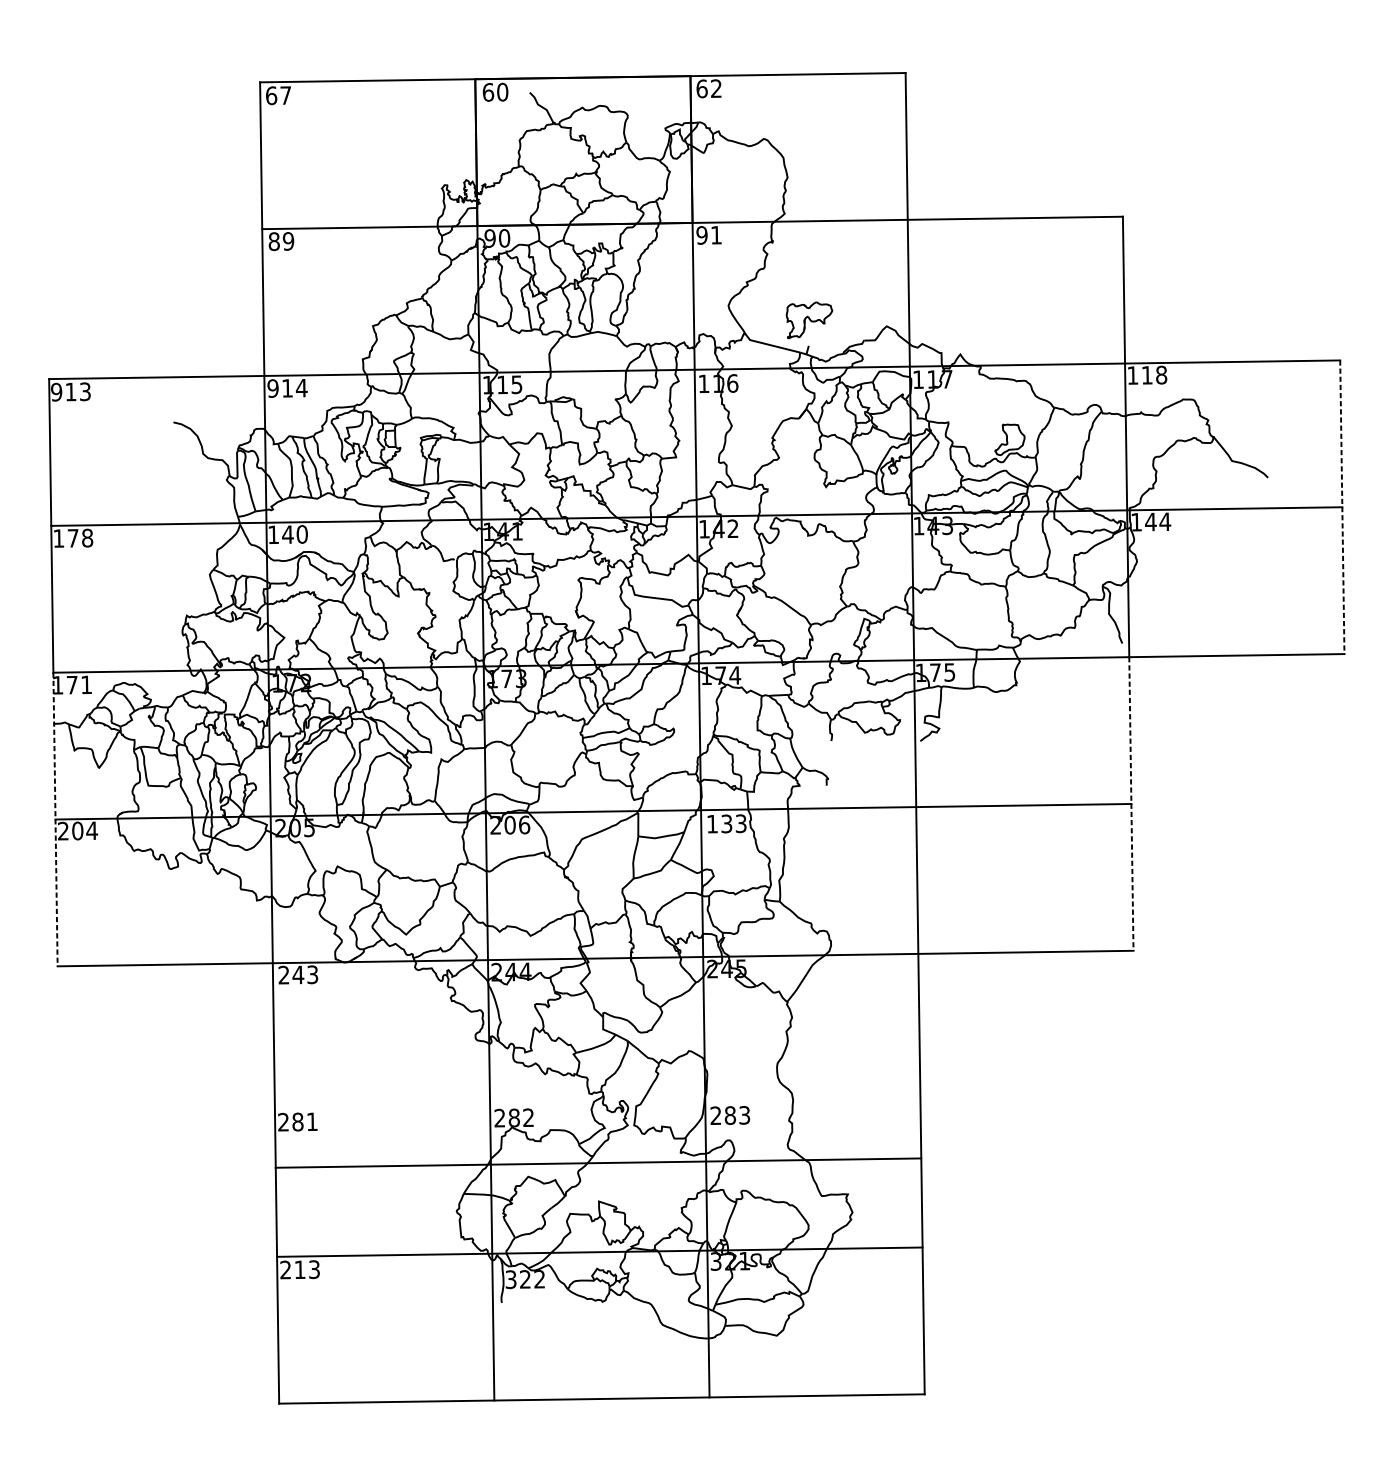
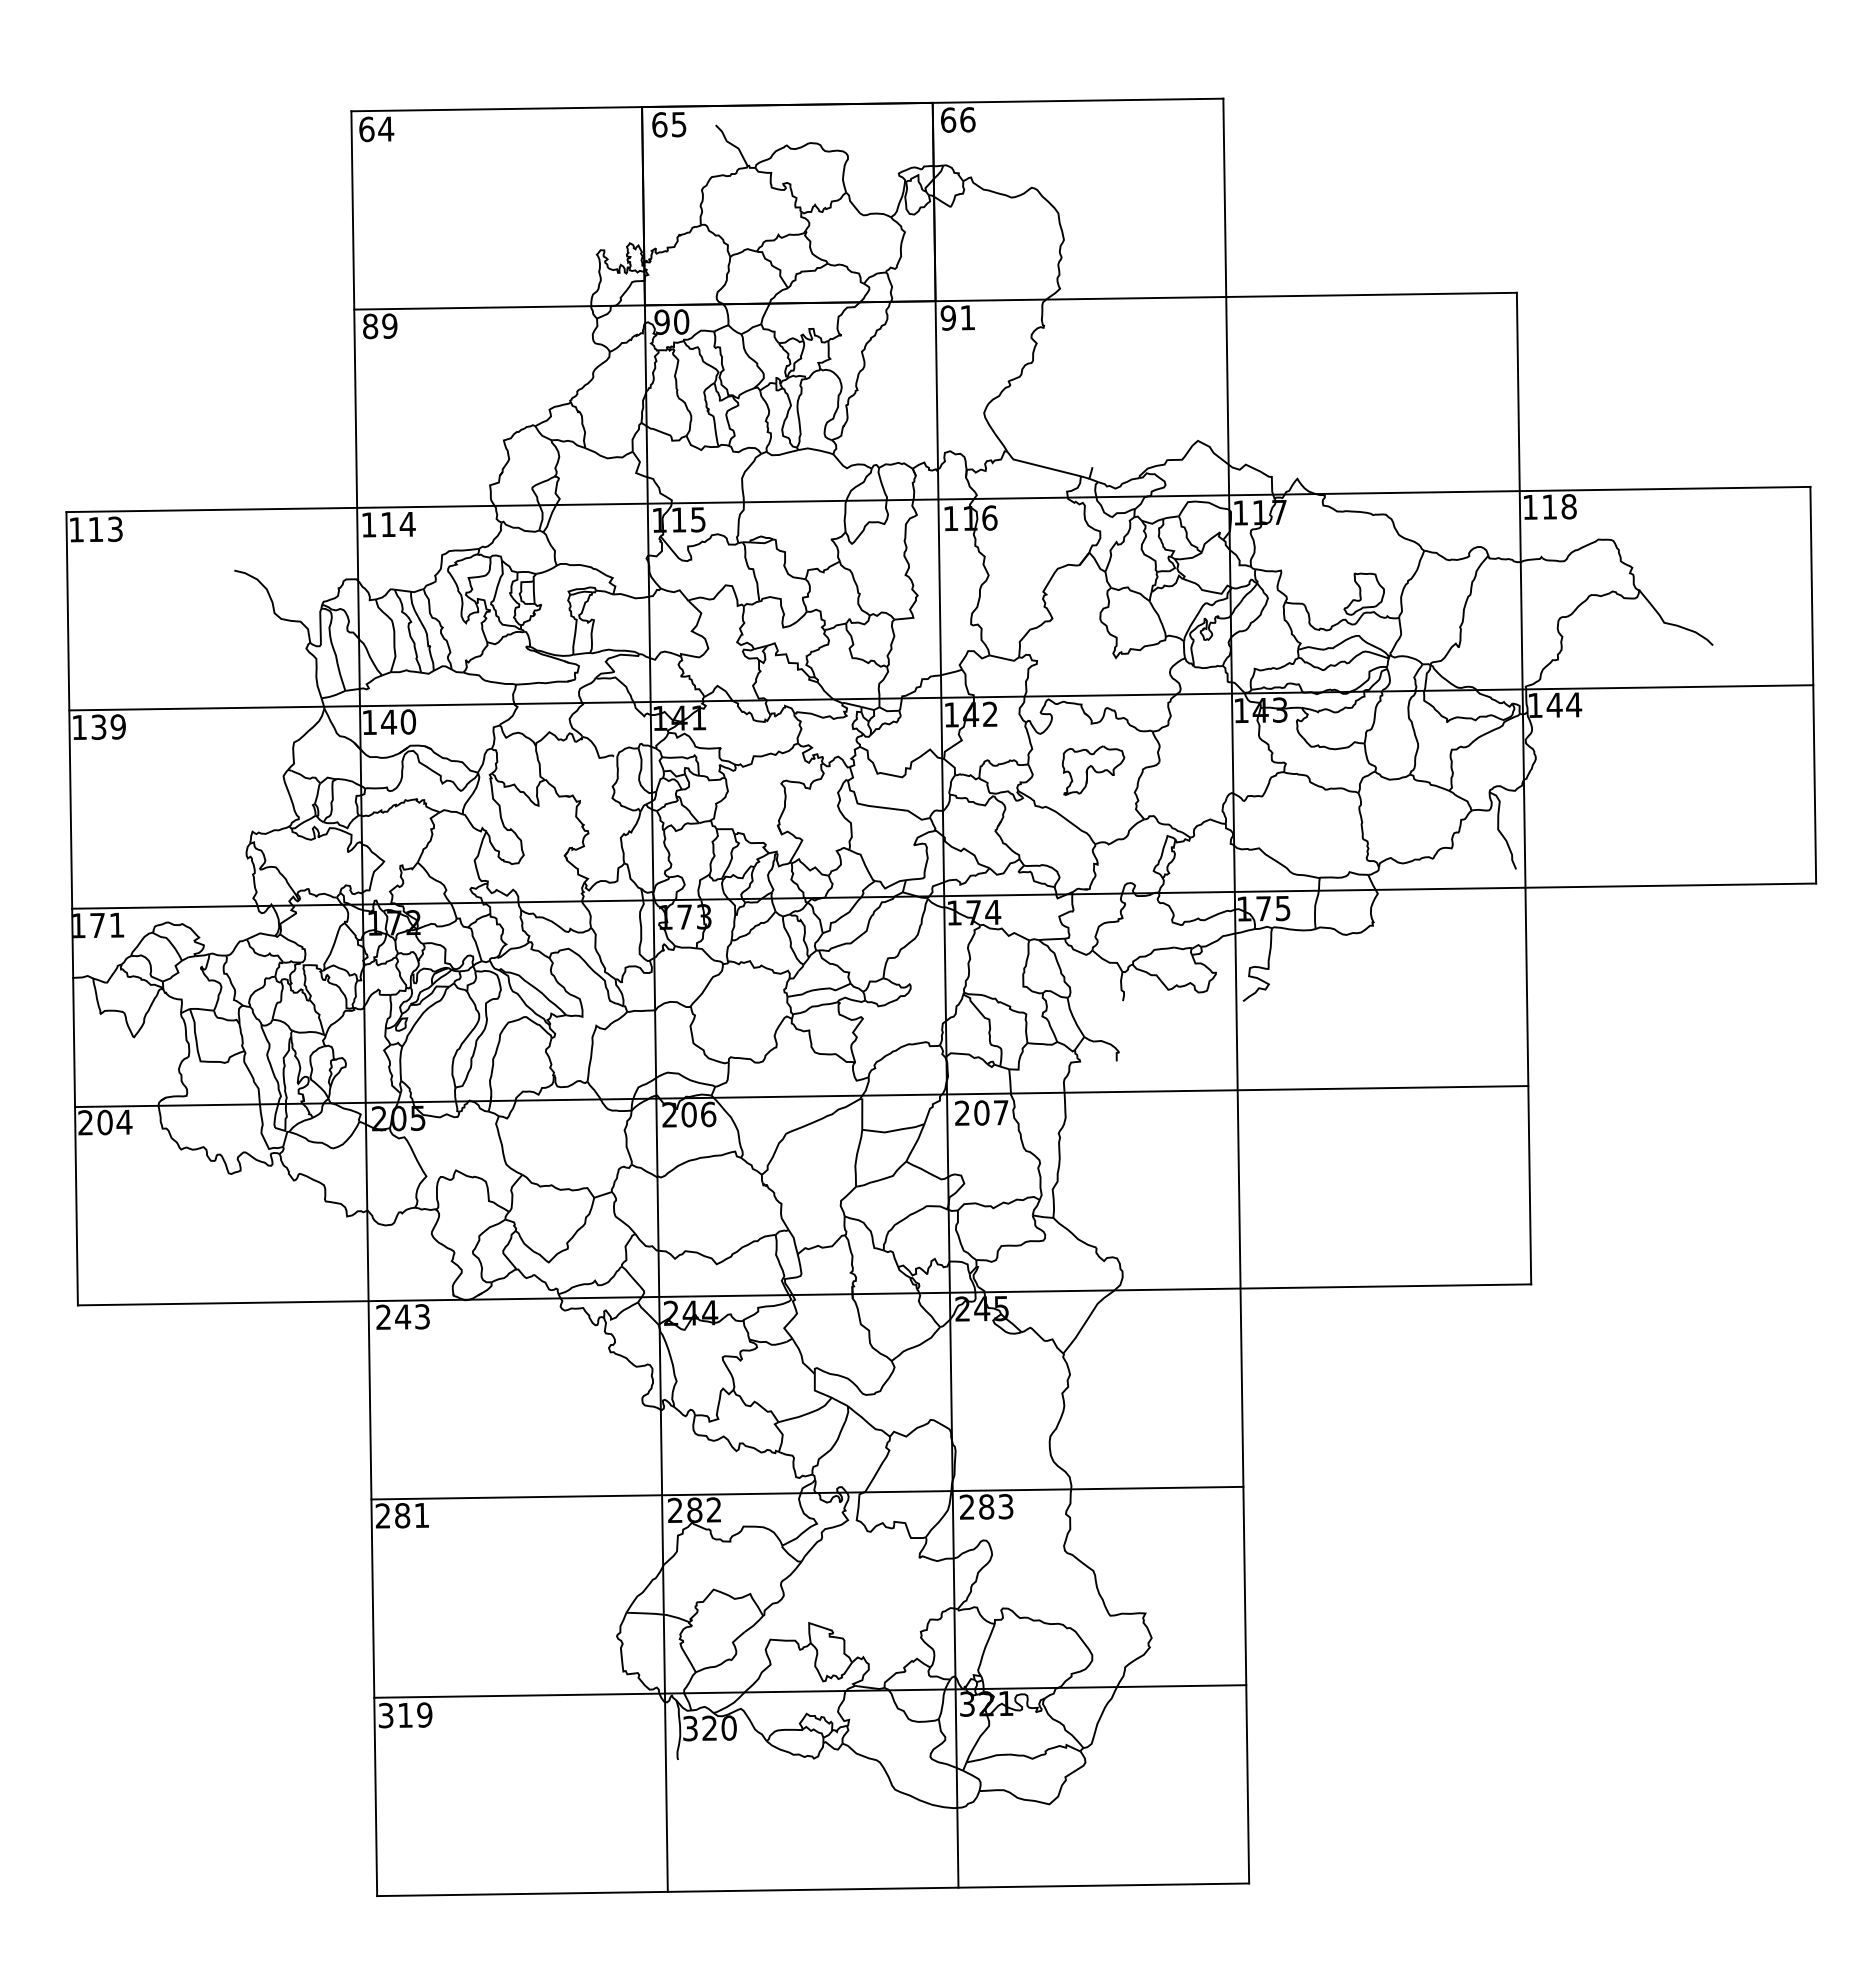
text: (716, 88) -> (967, 119), 62 -> 66
text: (502, 92) -> (678, 124), 60 -> 65
text: (286, 95) -> (386, 128), 67 -> 64
part: (809, 320) -> (1093, 770), moved
text: (272, 388) -> (368, 524), 914 -> 114
text: (56, 391) -> (76, 529), 913 -> 113
line: (1342, 507) -> (1813, 685), dashed -> solid
text: (80, 537) -> (108, 726), 178 -> 139
line: (1131, 804) -> (1528, 1086), dashed -> solid
line: (55, 819) -> (75, 1107), dashed -> solid
text: (726, 823) -> (981, 1112), 133 -> 207
line: (598, 1162) -> (807, 1492), moved
text: (300, 1269) -> (405, 1715), 213 -> 319
text: (539, 1278) -> (728, 1727), 322 -> 320

